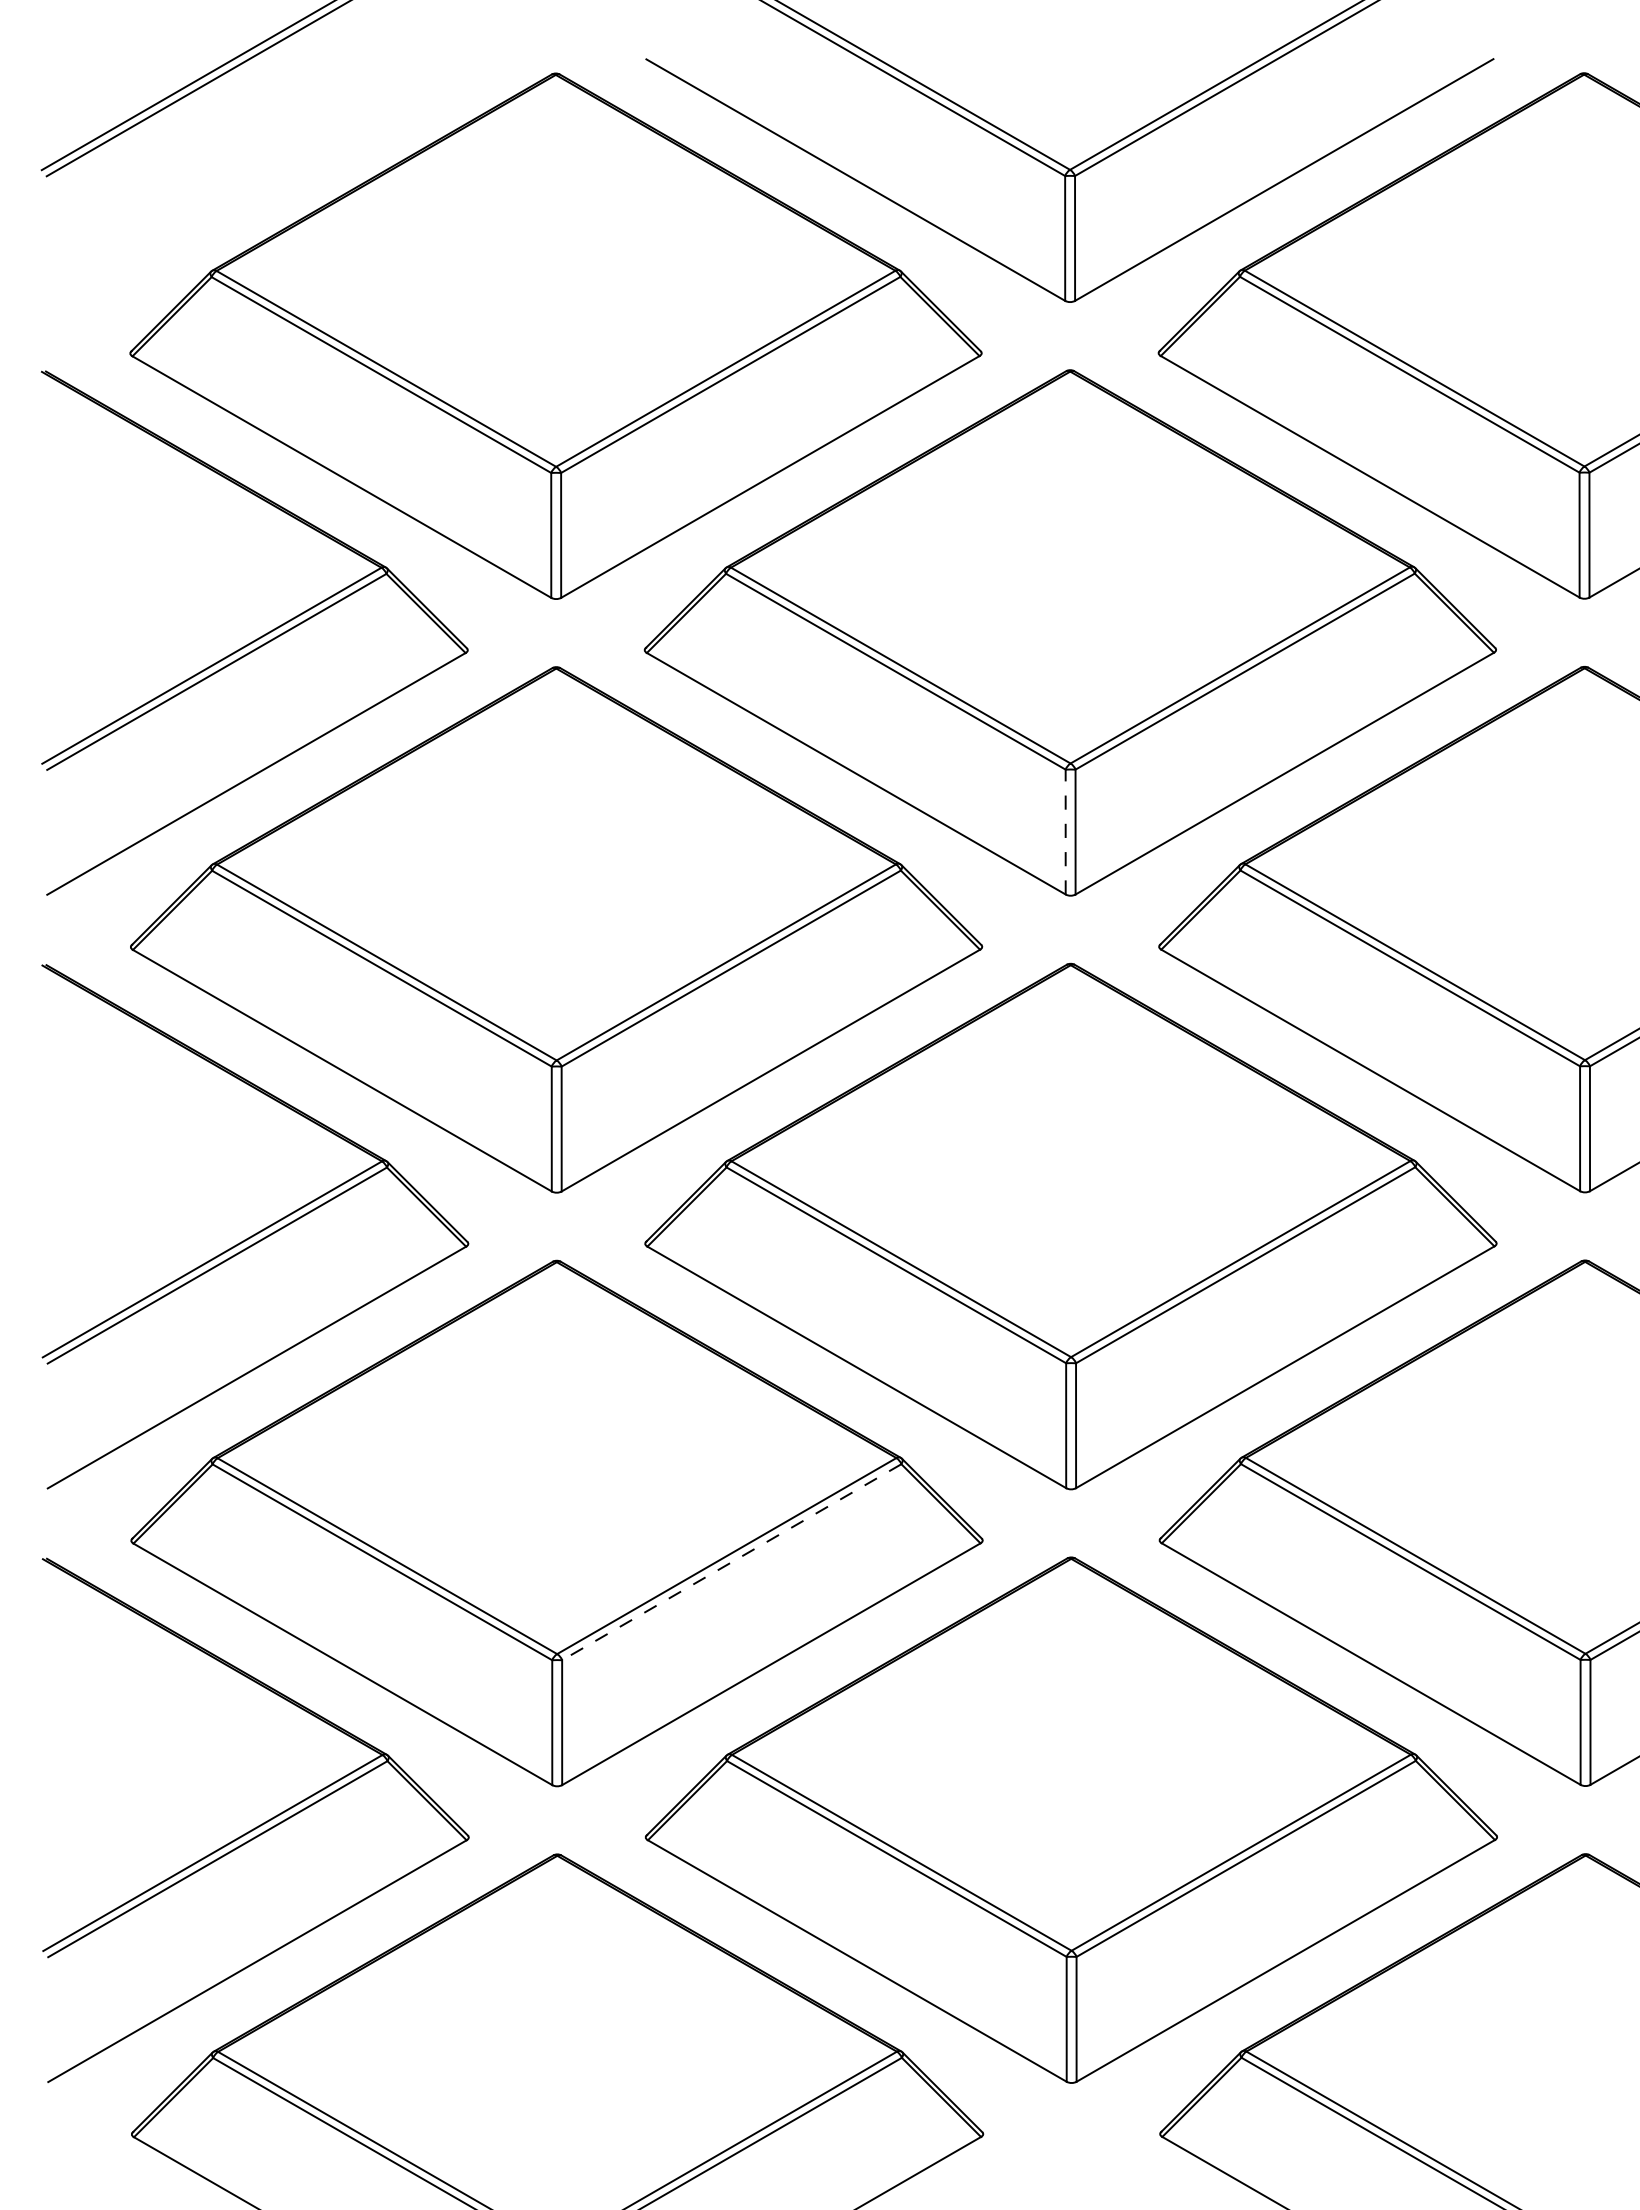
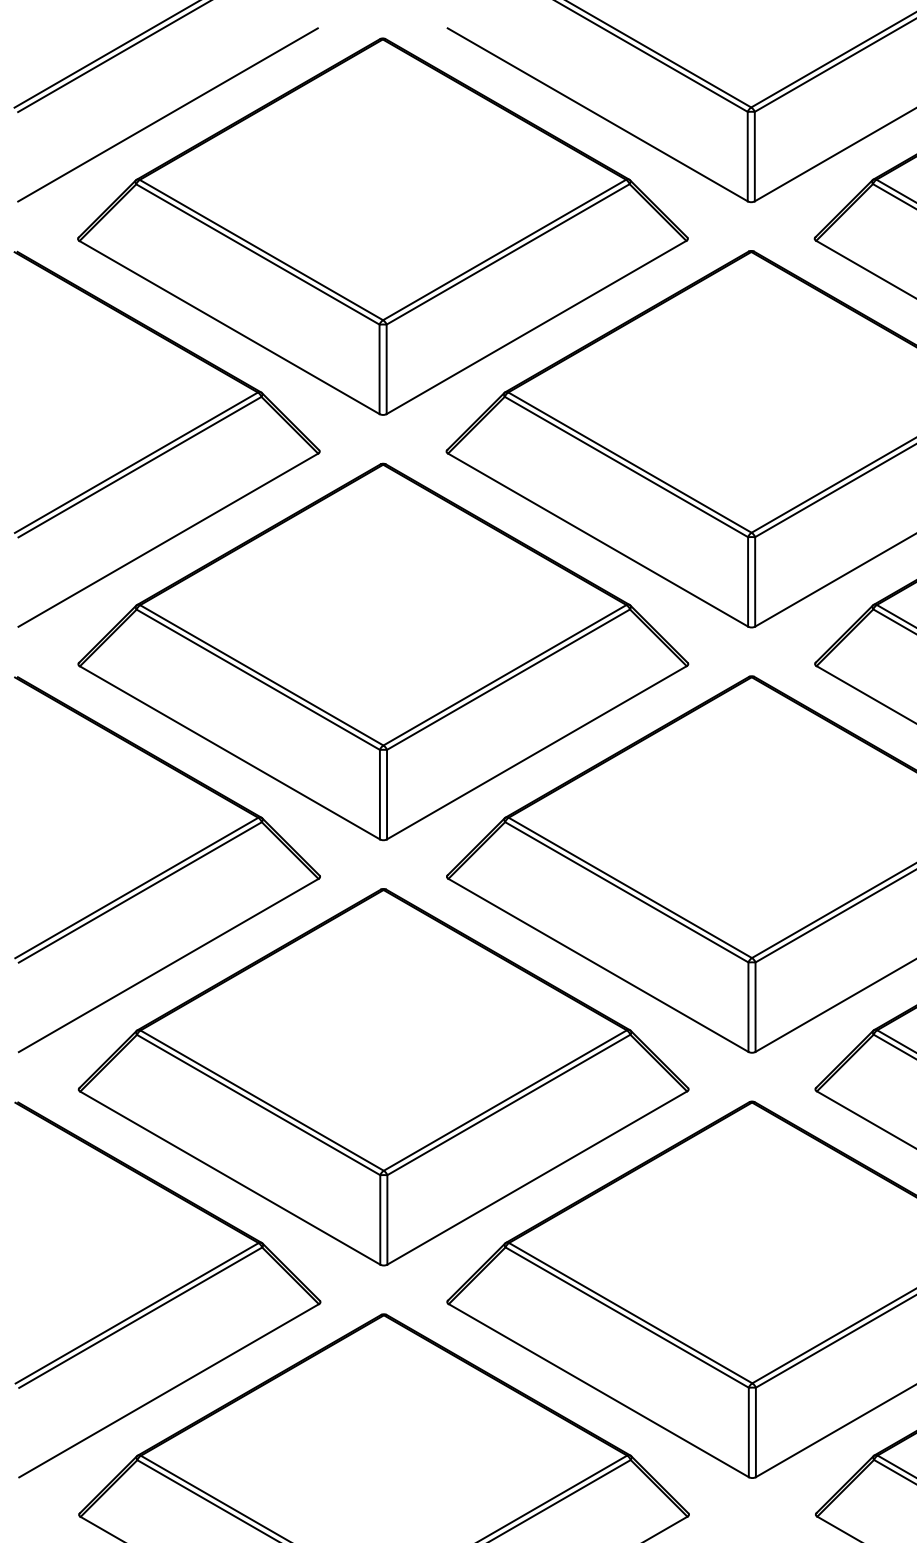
line: (255, 180) -> (167, 115), added
line: (1065, 831) -> (747, 581), dashed -> solid
line: (731, 1562) -> (508, 1105), dashed -> solid

